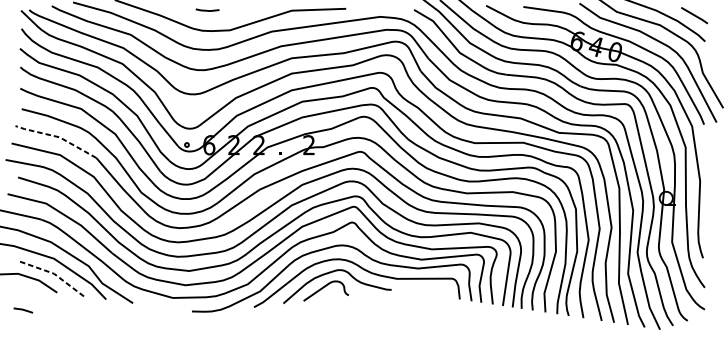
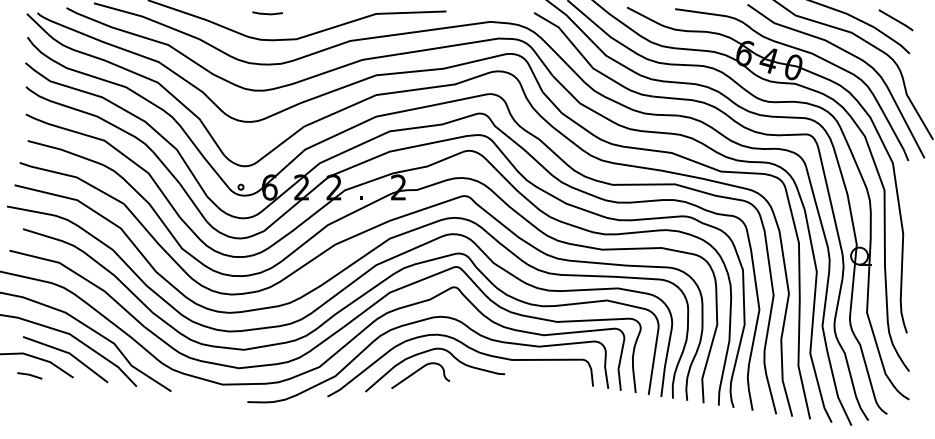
line: (57, 136) -> (73, 176), dashed -> solid
line: (54, 273) -> (69, 353), dashed -> solid
line: (23, 310) -> (29, 375), moved

